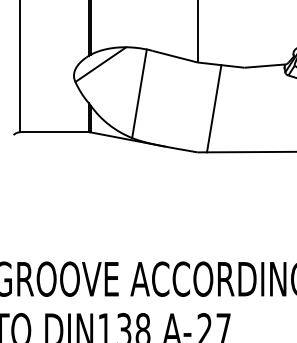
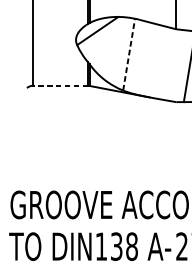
line: (139, 93) -> (129, 54), solid -> dashed
line: (54, 132) -> (60, 86), solid -> dashed

